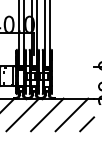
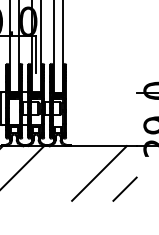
line: (47, 114) -> (58, 172), removed

